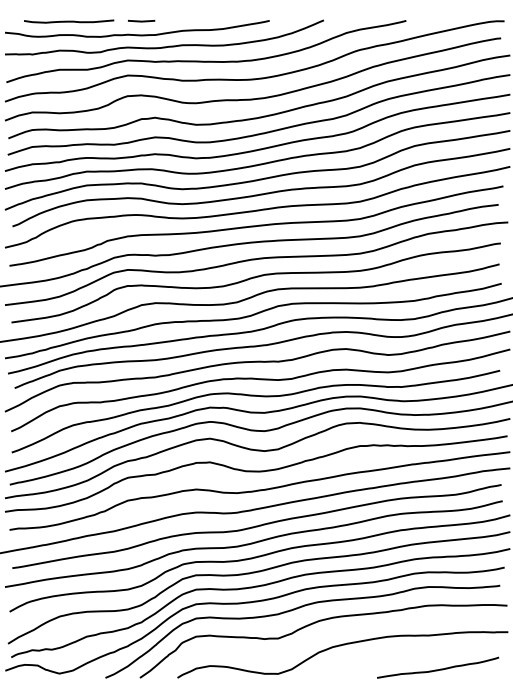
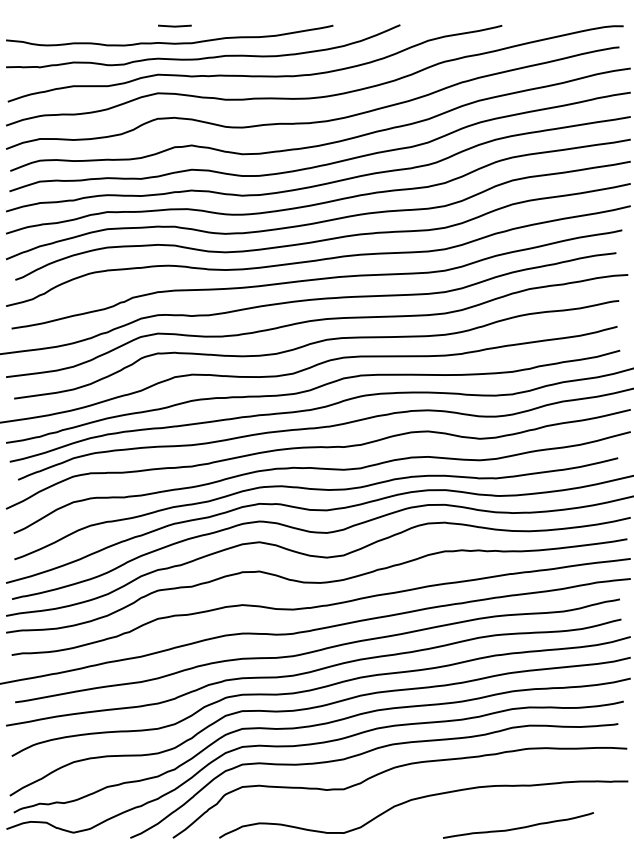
curve: (69, 21) -> (85, 26), removed
curve: (438, 669) -> (518, 827), moved

